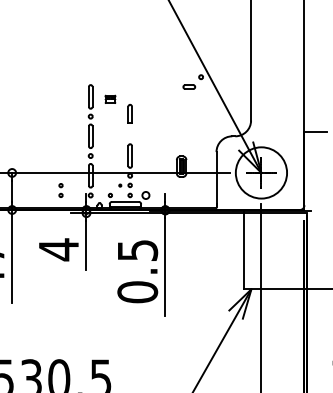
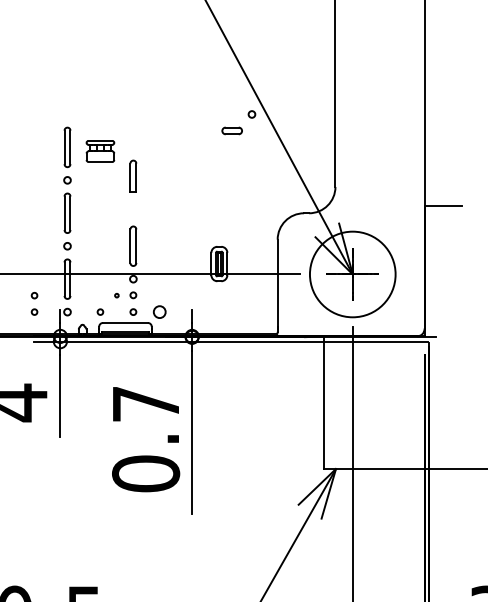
part: (110, 99) -> (100, 151), size x1.67
part: (60, 190) -> (33, 303), moved
text: (138, 250) -> (147, 404), 0.5 -> 0.7

